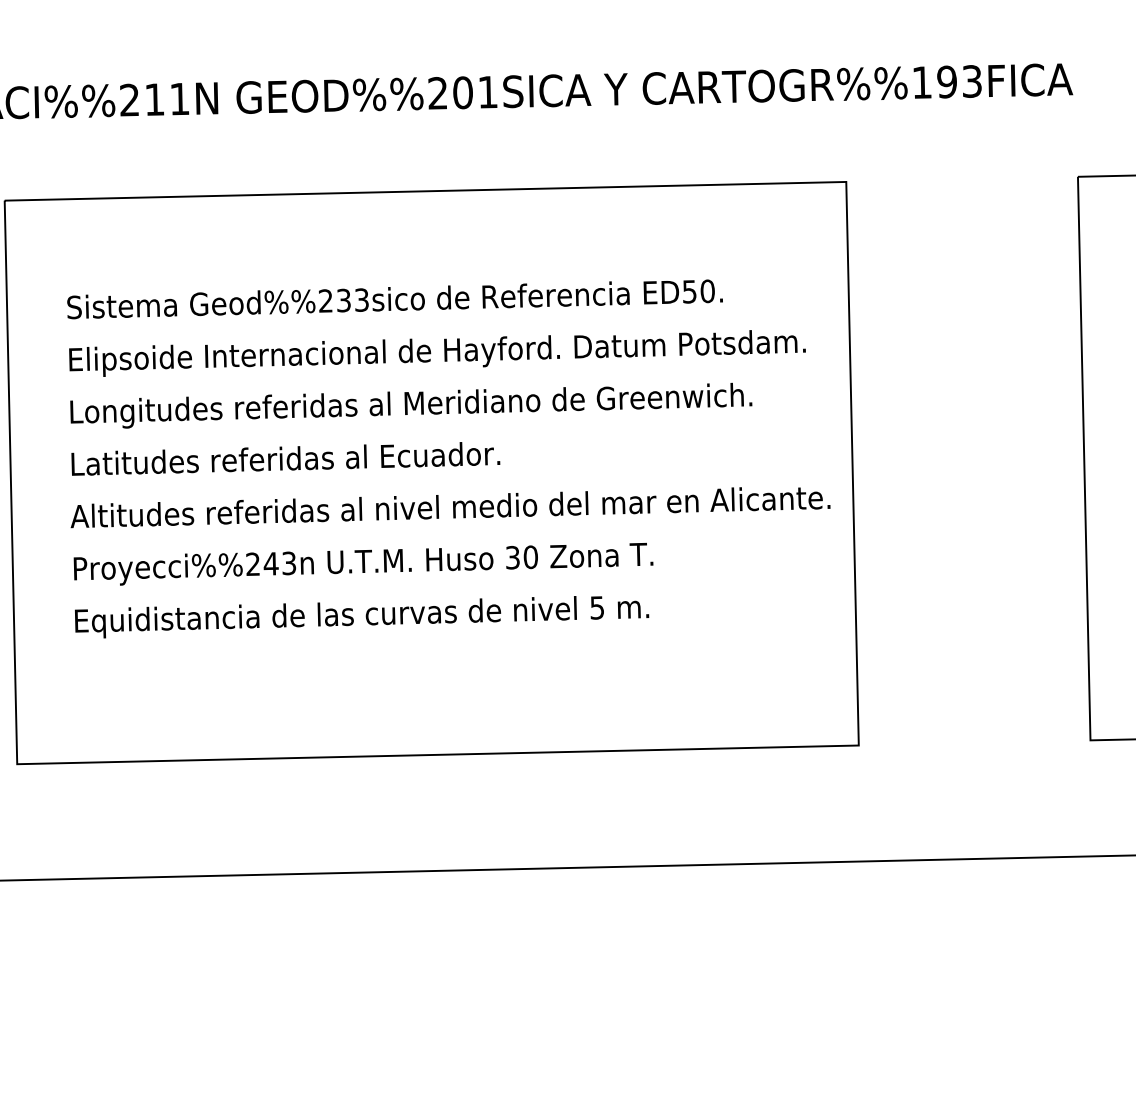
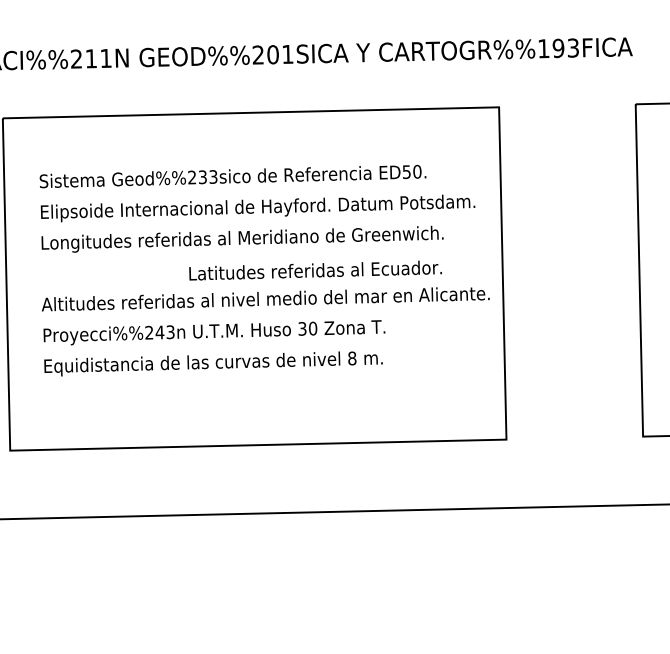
text: (285, 458) -> (315, 270), moved
text: (597, 607) -> (352, 358), 5 -> 8

